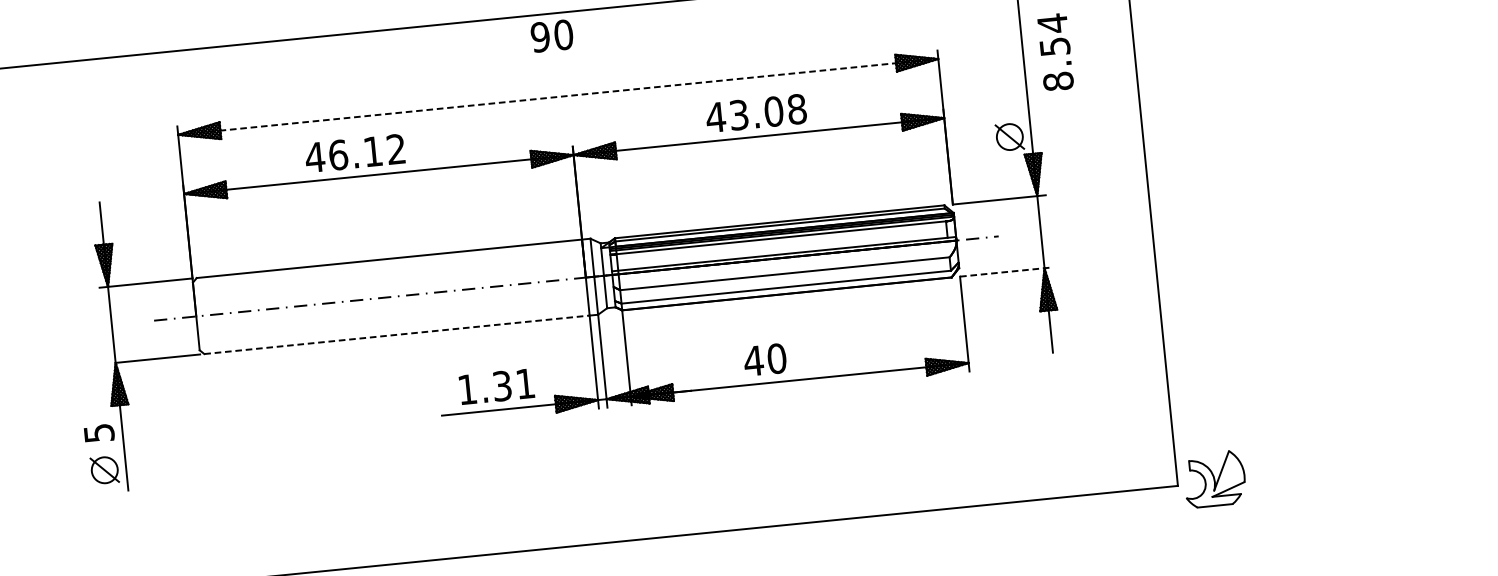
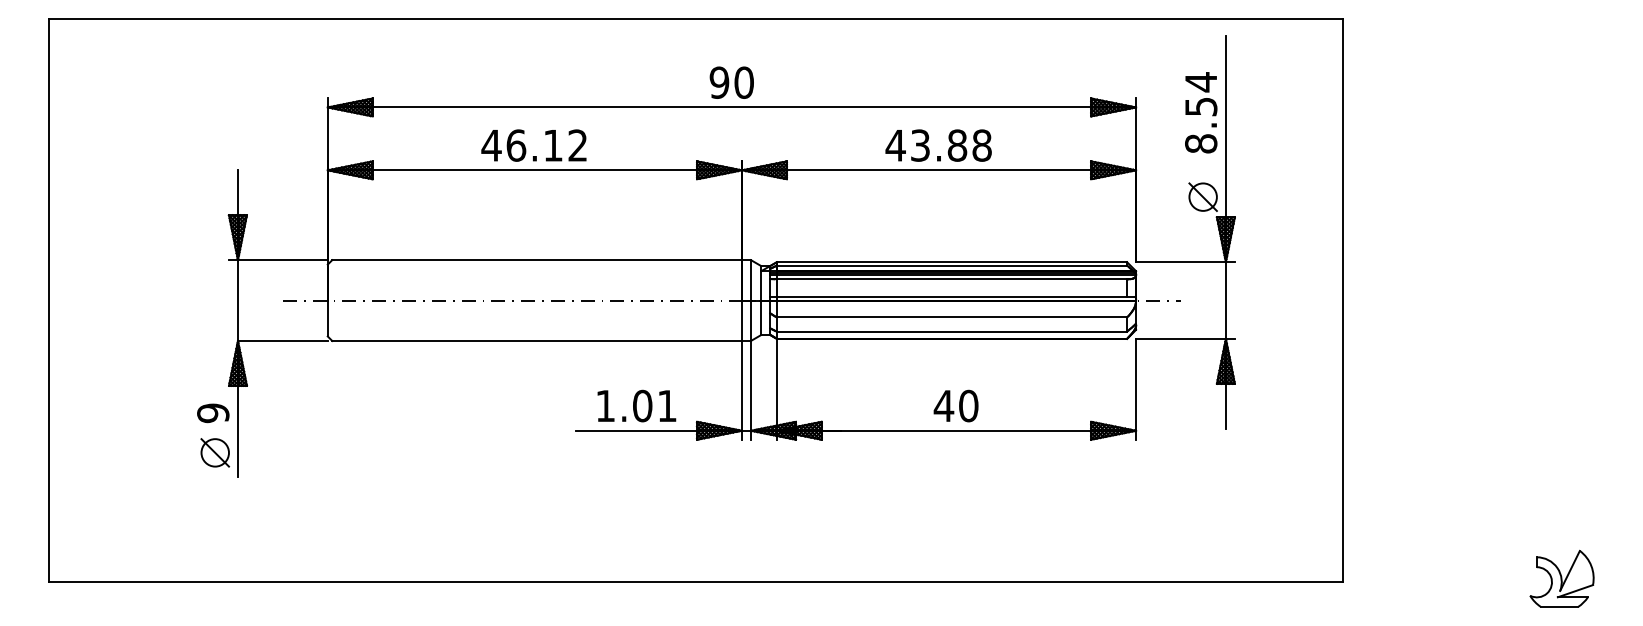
text: (551, 35) -> (731, 82), moved
text: (1055, 52) -> (1201, 112), moved
line: (558, 96) -> (732, 107), dashed -> solid
text: (773, 111) -> (957, 145), 43.08 -> 43.88
text: (354, 153) -> (533, 145), moved
line: (1006, 271) -> (1185, 338), dashed -> solid
line: (397, 334) -> (537, 340), dashed -> solid
text: (764, 359) -> (955, 405), moved
text: (502, 385) -> (642, 405), 1.31 -> 1.01
text: (99, 433) -> (213, 413), 5 -> 9
part: (1214, 478) -> (1561, 578), moved

